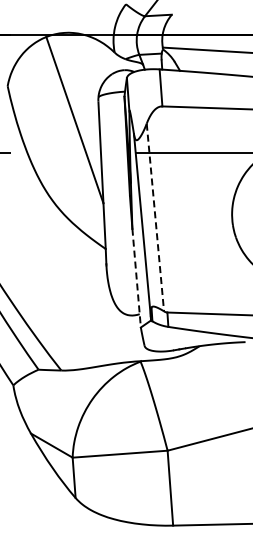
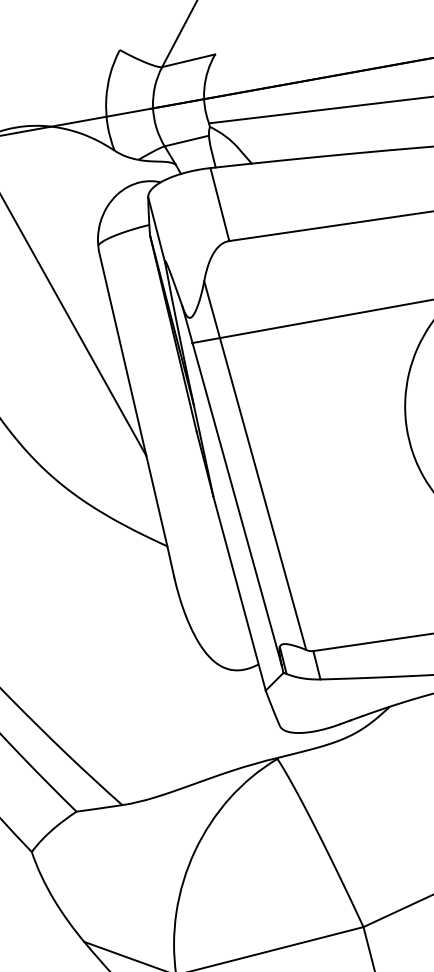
line: (155, 218) -> (255, 467), dashed -> solid
line: (136, 278) -> (239, 594), dashed -> solid

